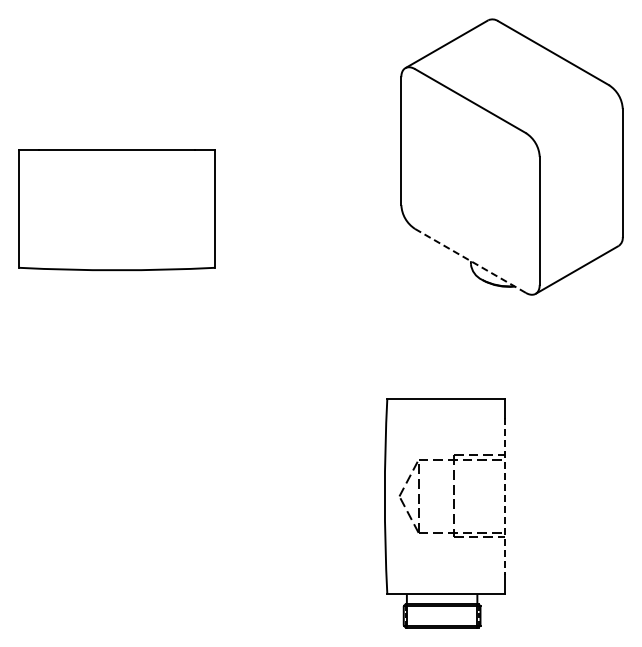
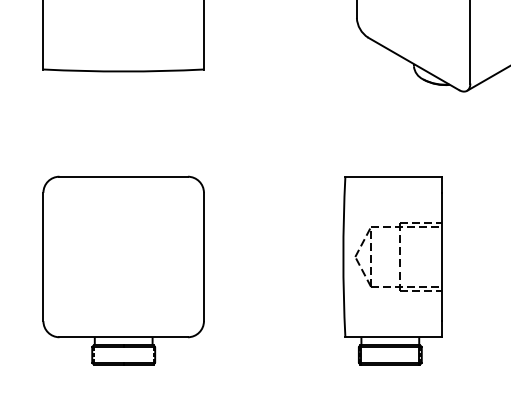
line: (470, 260) -> (413, 63), dashed -> solid
line: (504, 496) -> (441, 257), dashed -> solid
part: (116, 512) -> (123, 270), added

